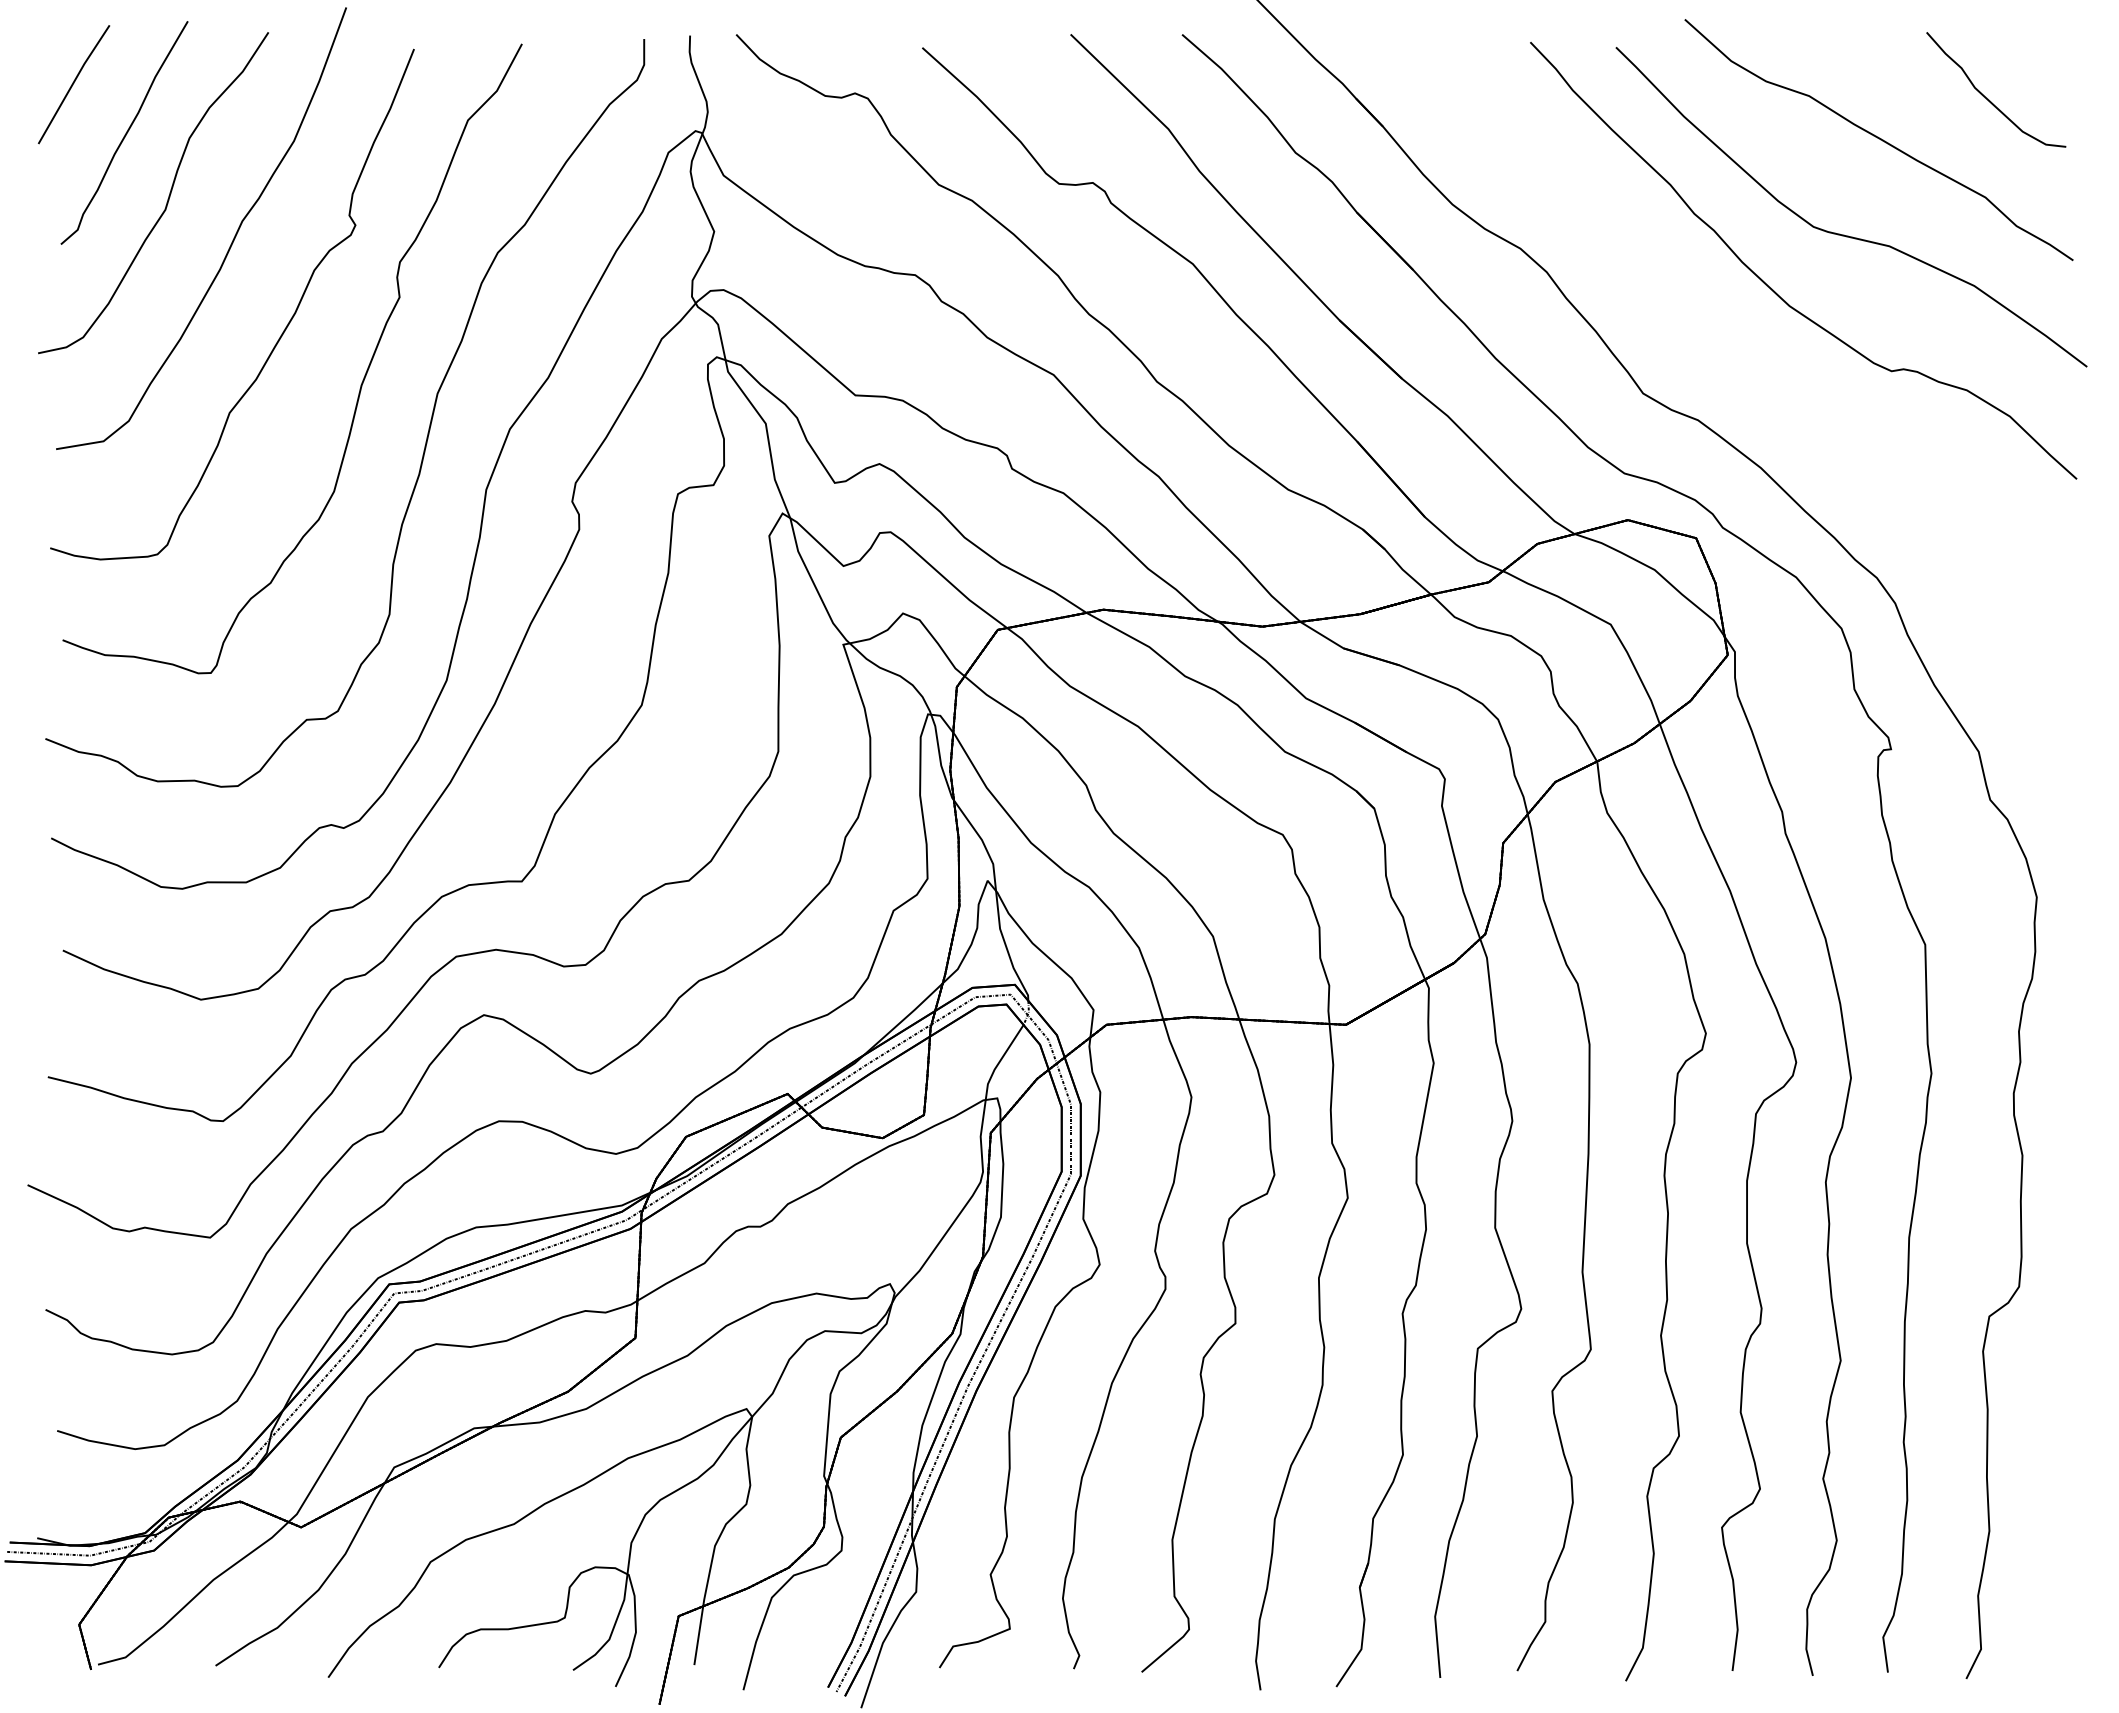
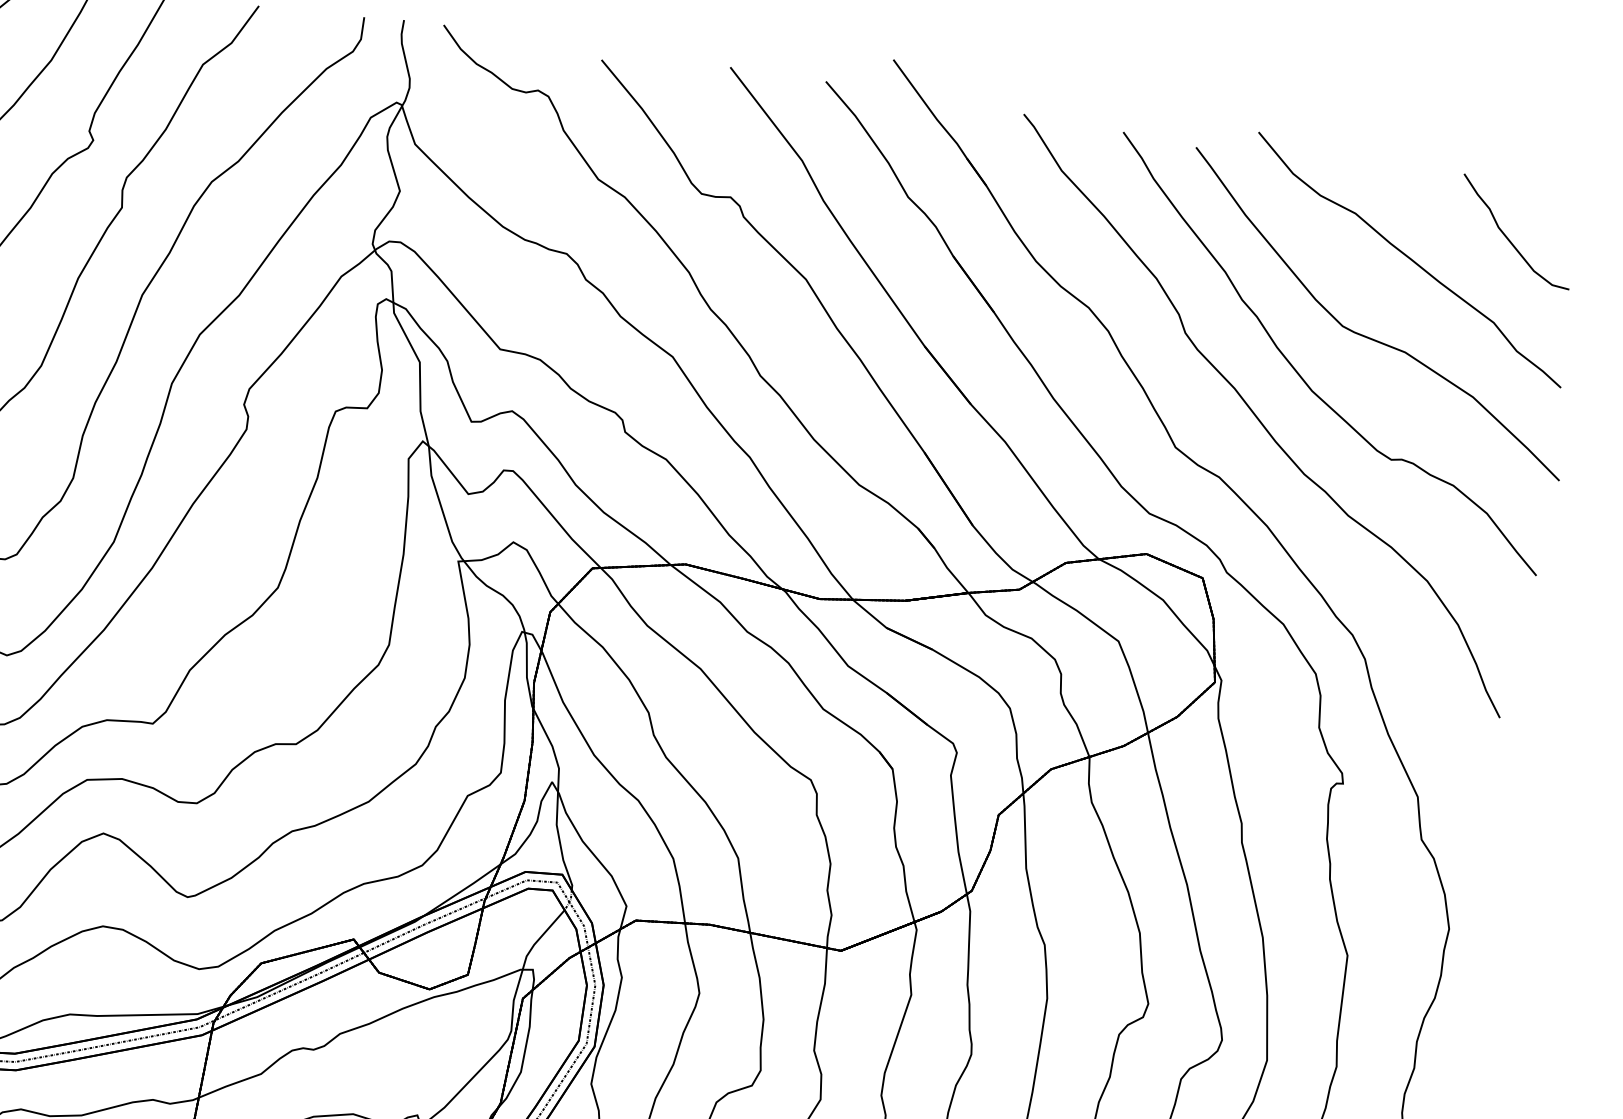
part: (1736, 343) -> (1261, 416), added

